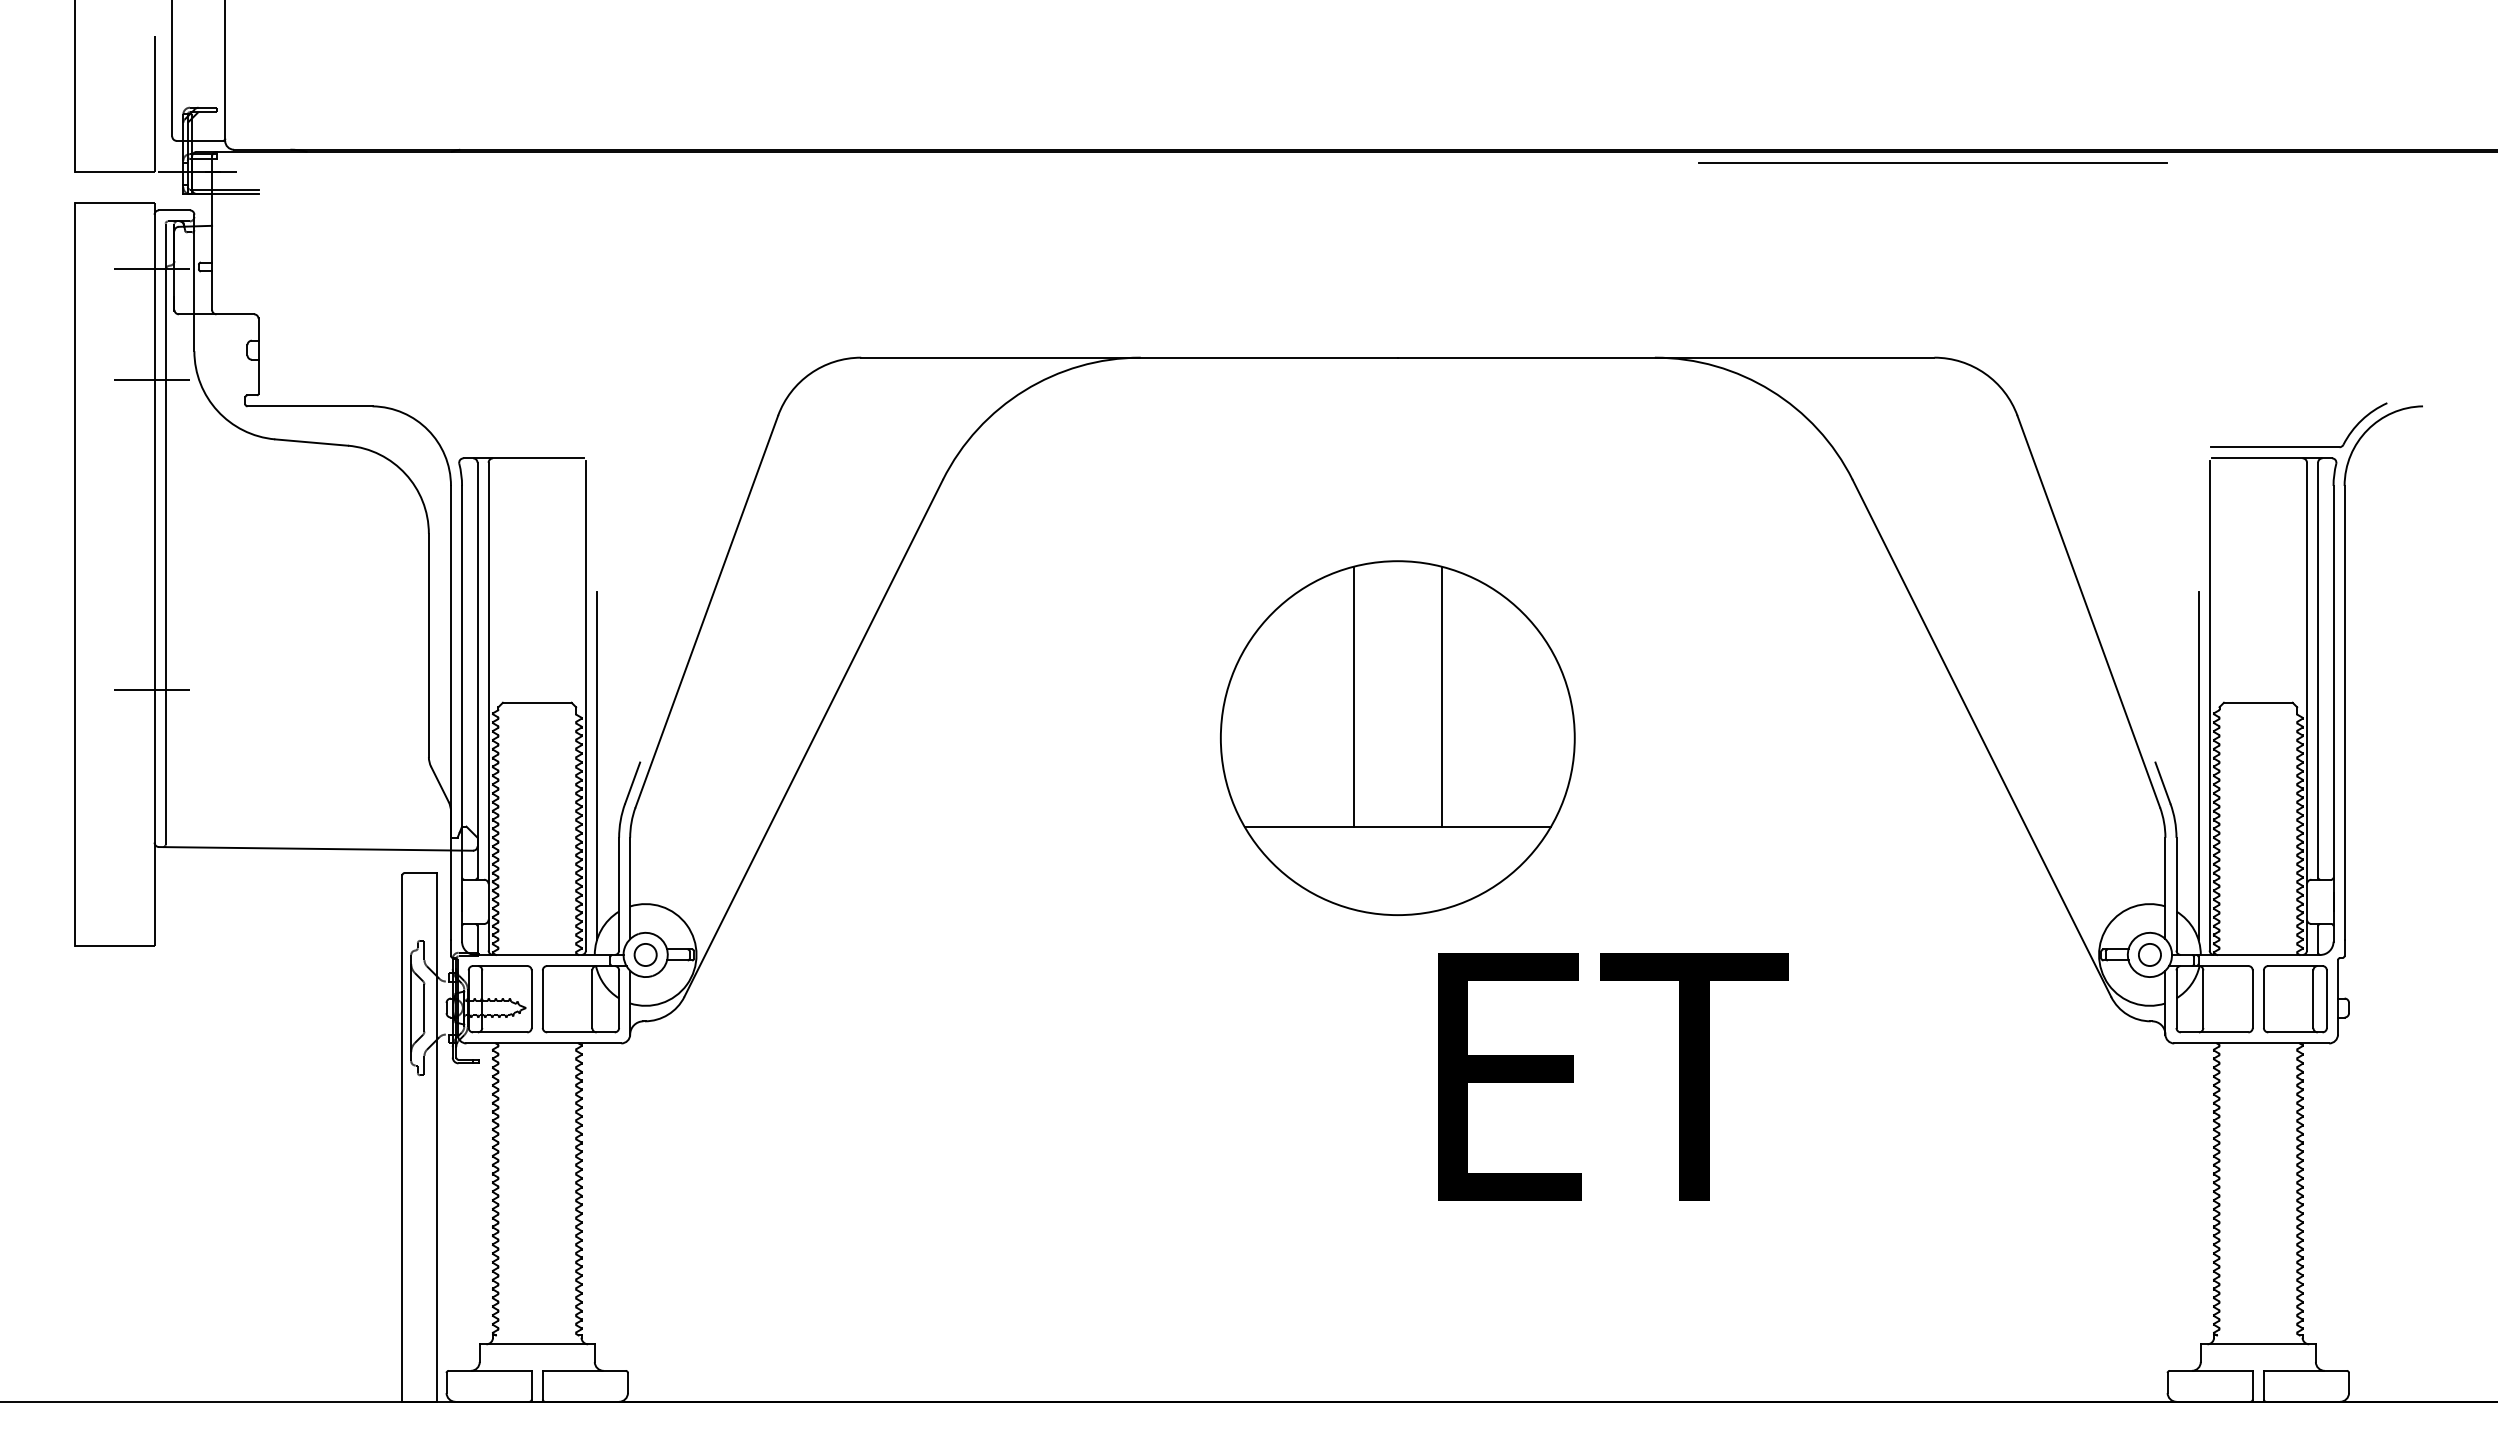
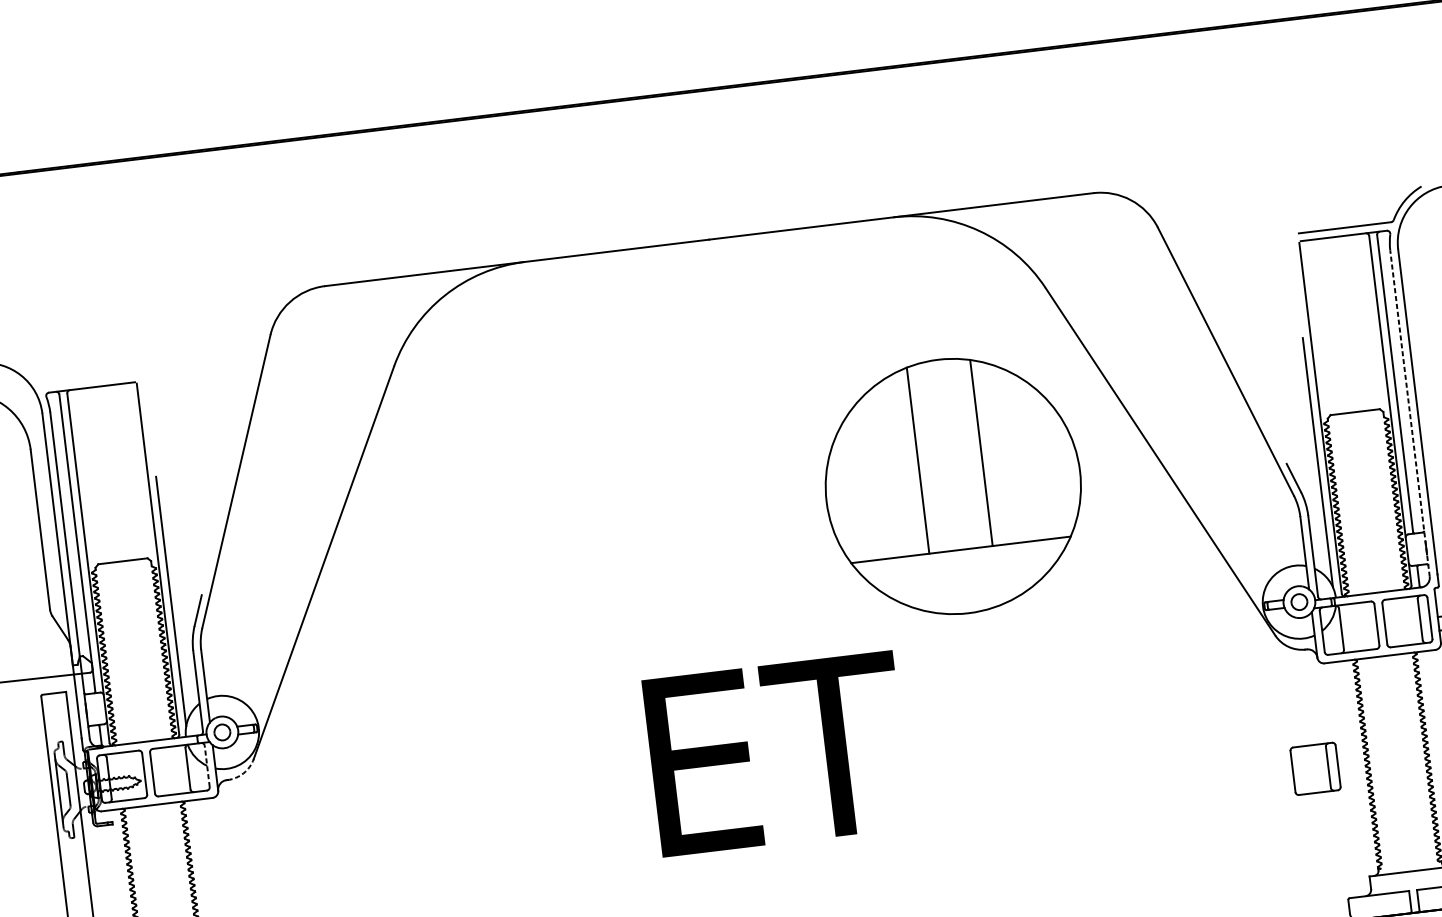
line: (1932, 163) -> (1075, 54), removed
line: (2333, 713) -> (1409, 413), solid -> dashed
part: (1397, 737) -> (953, 486), moved
line: (619, 999) -> (207, 766), solid -> dashed
arc: (668, 1014) -> (243, 773), solid -> dashed
text: (1613, 1076) -> (777, 753), moved
part: (2144, 1187) -> (1315, 769), added

